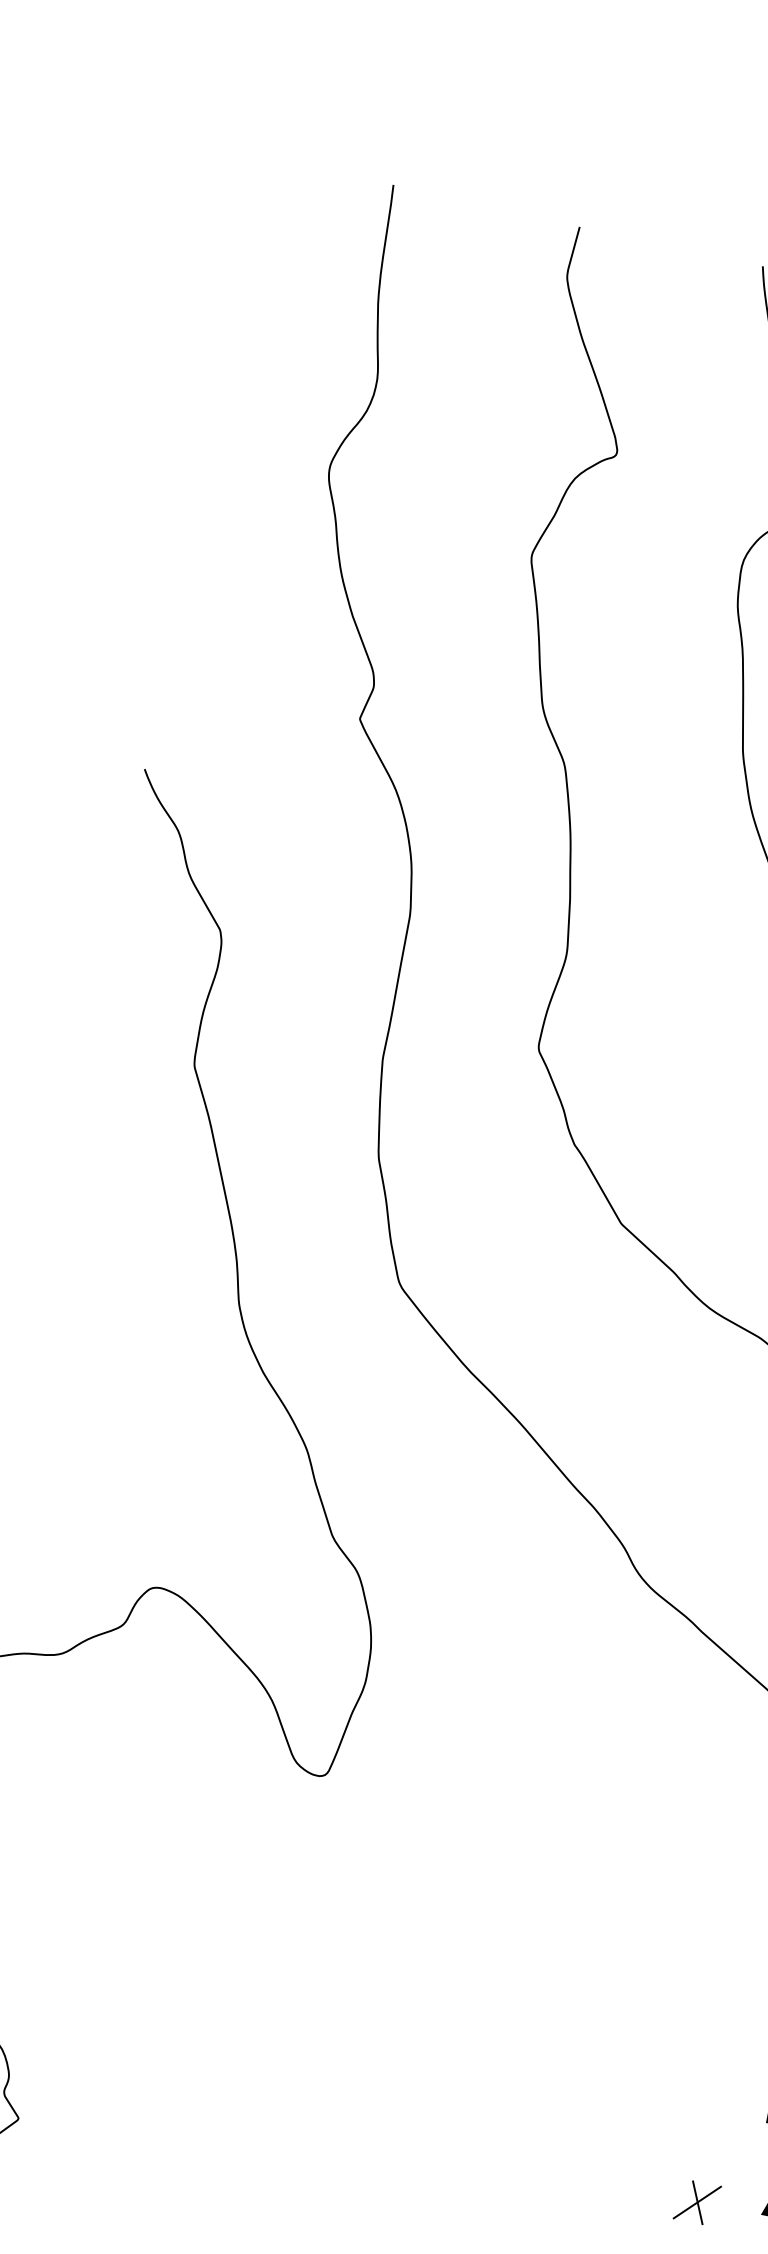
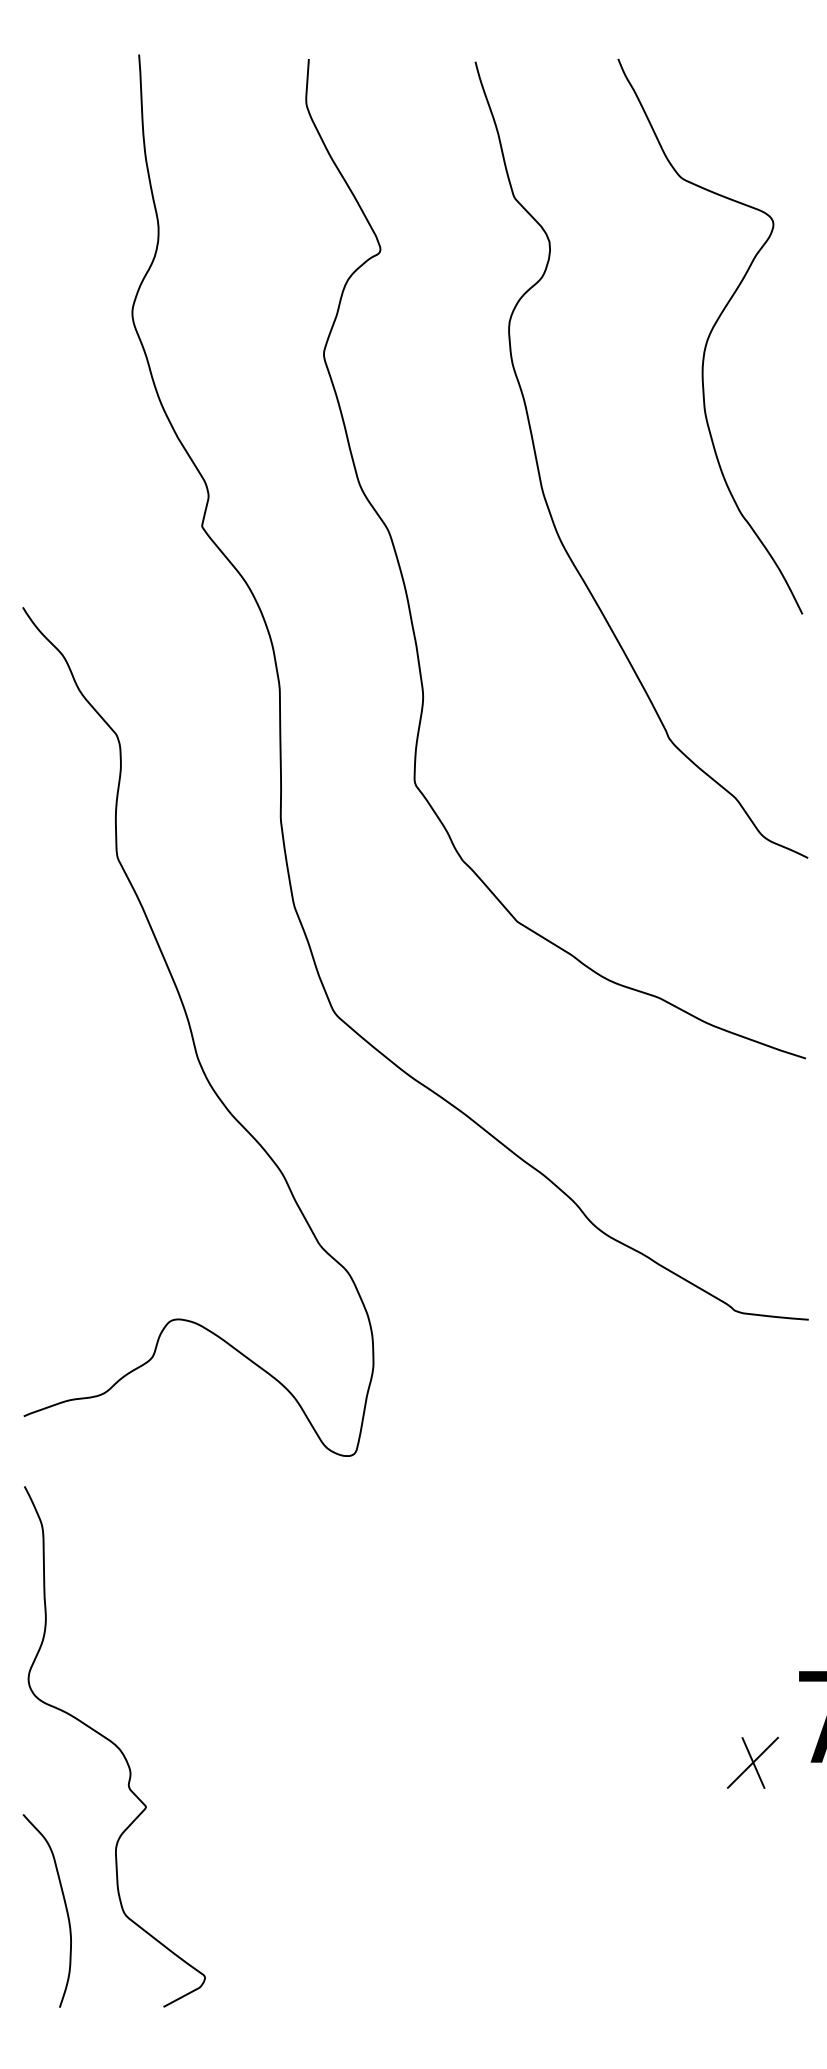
part: (696, 2202) -> (752, 1762), size x1.4

